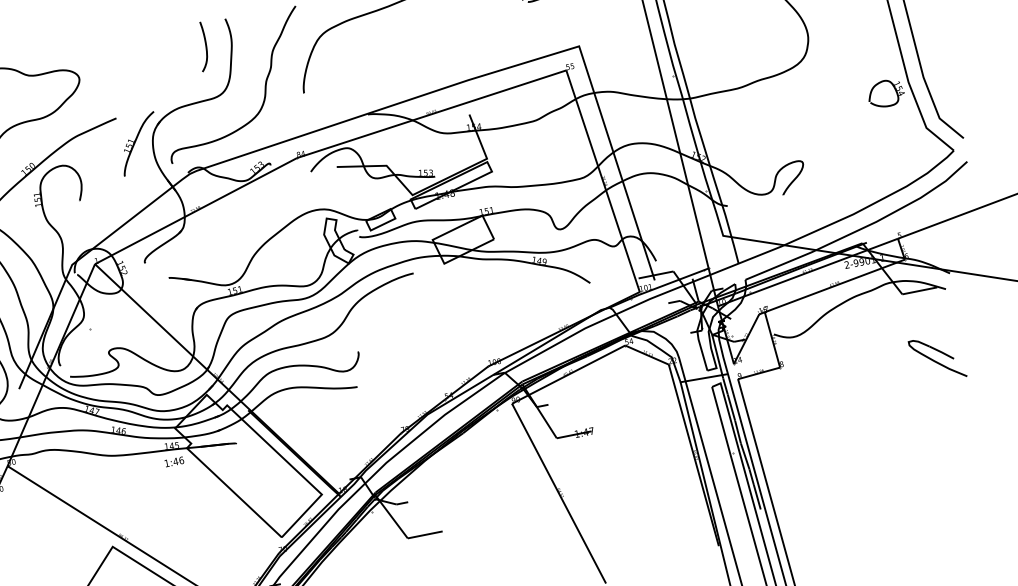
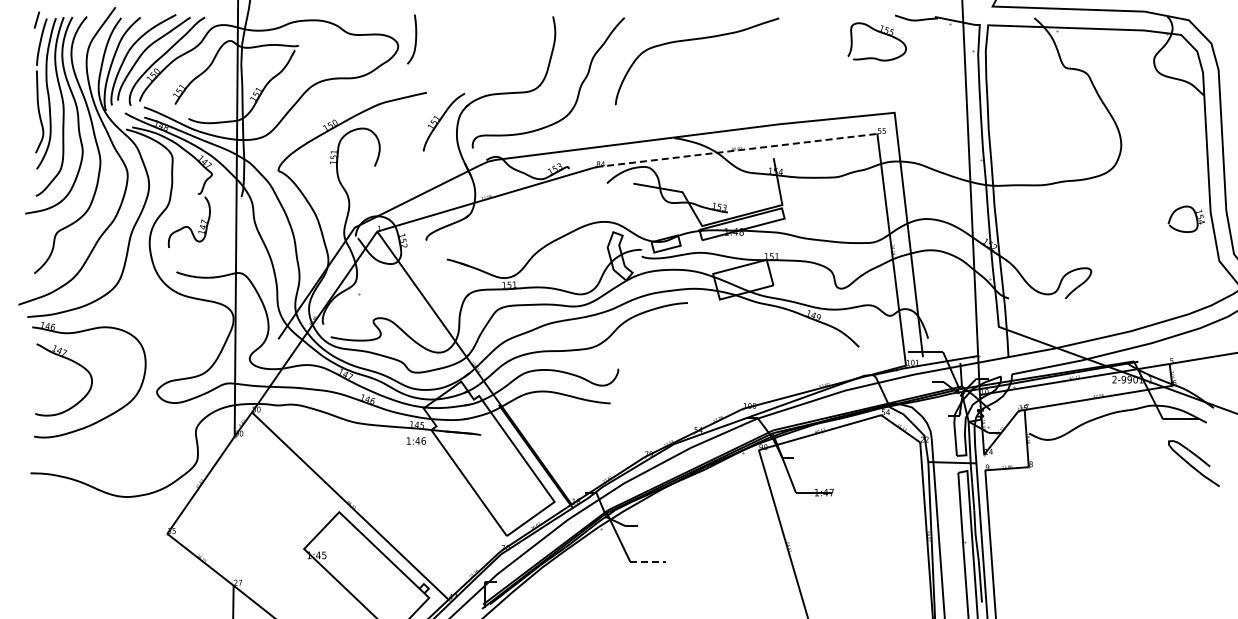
curve: (205, 46) -> (415, 39), moved
line: (431, 114) -> (736, 150), solid -> dashed
part: (937, 358) -> (1193, 463), moved
line: (425, 534) -> (648, 561), solid -> dashed

